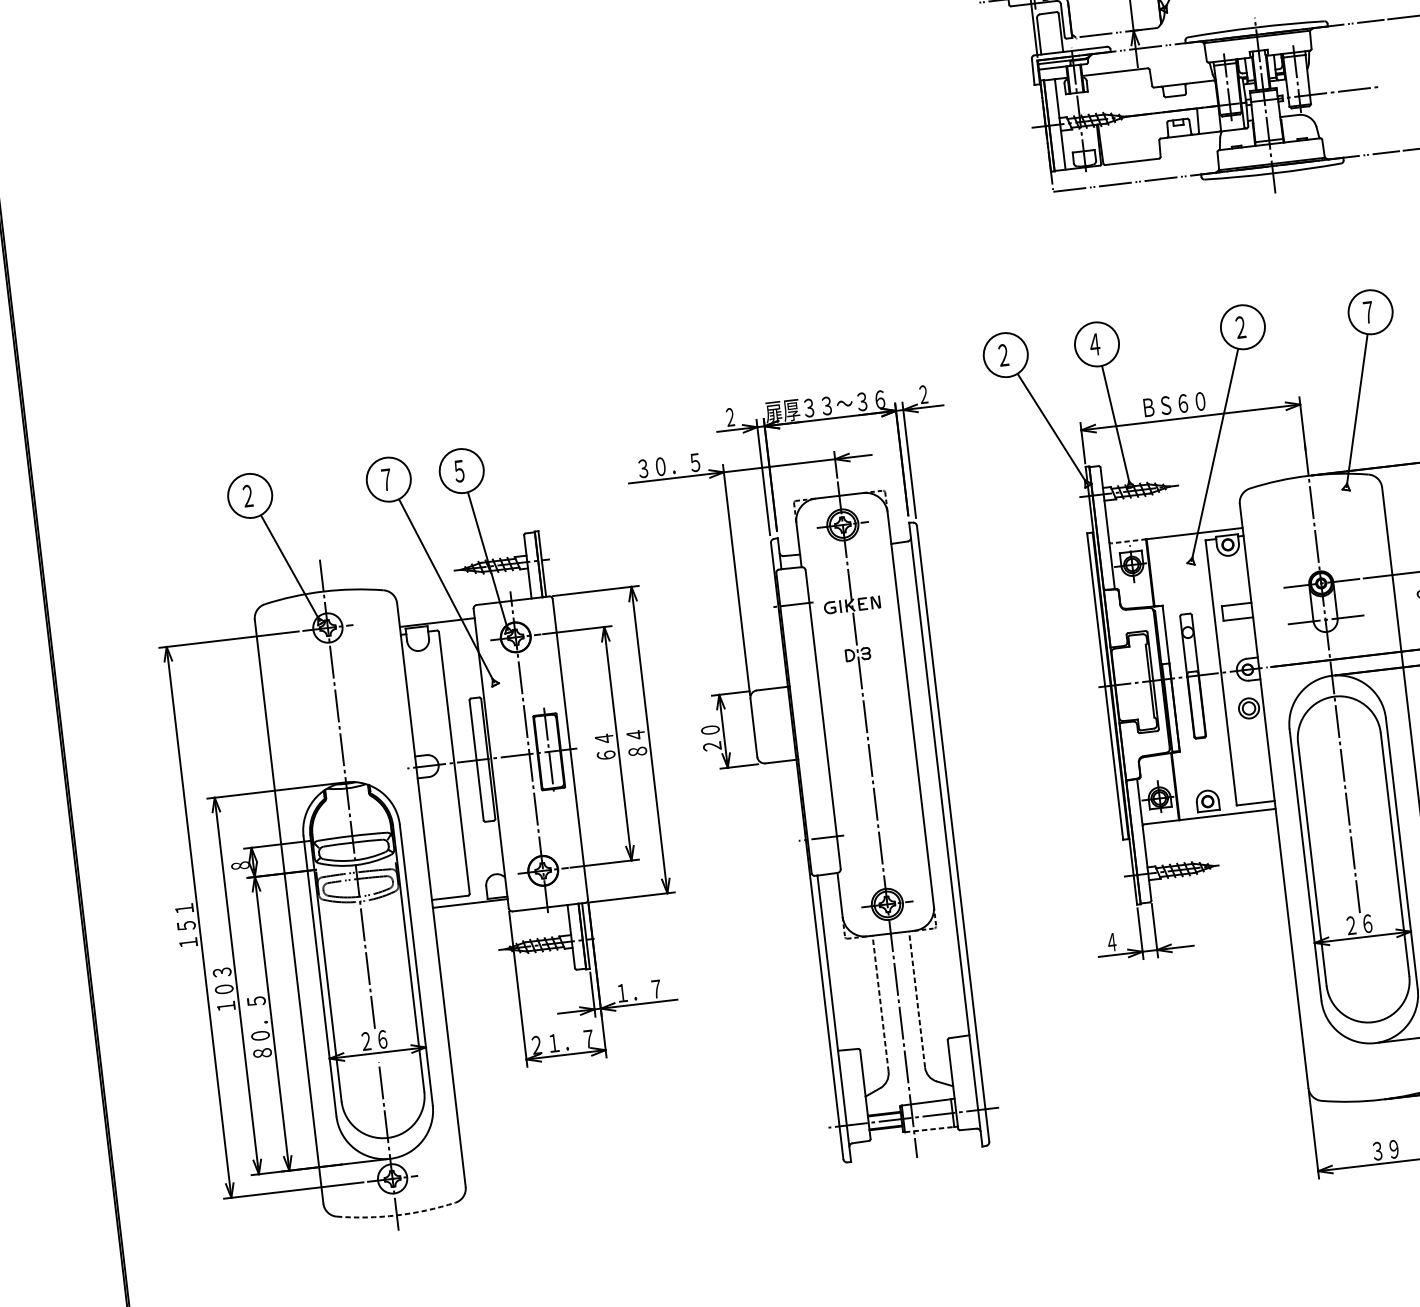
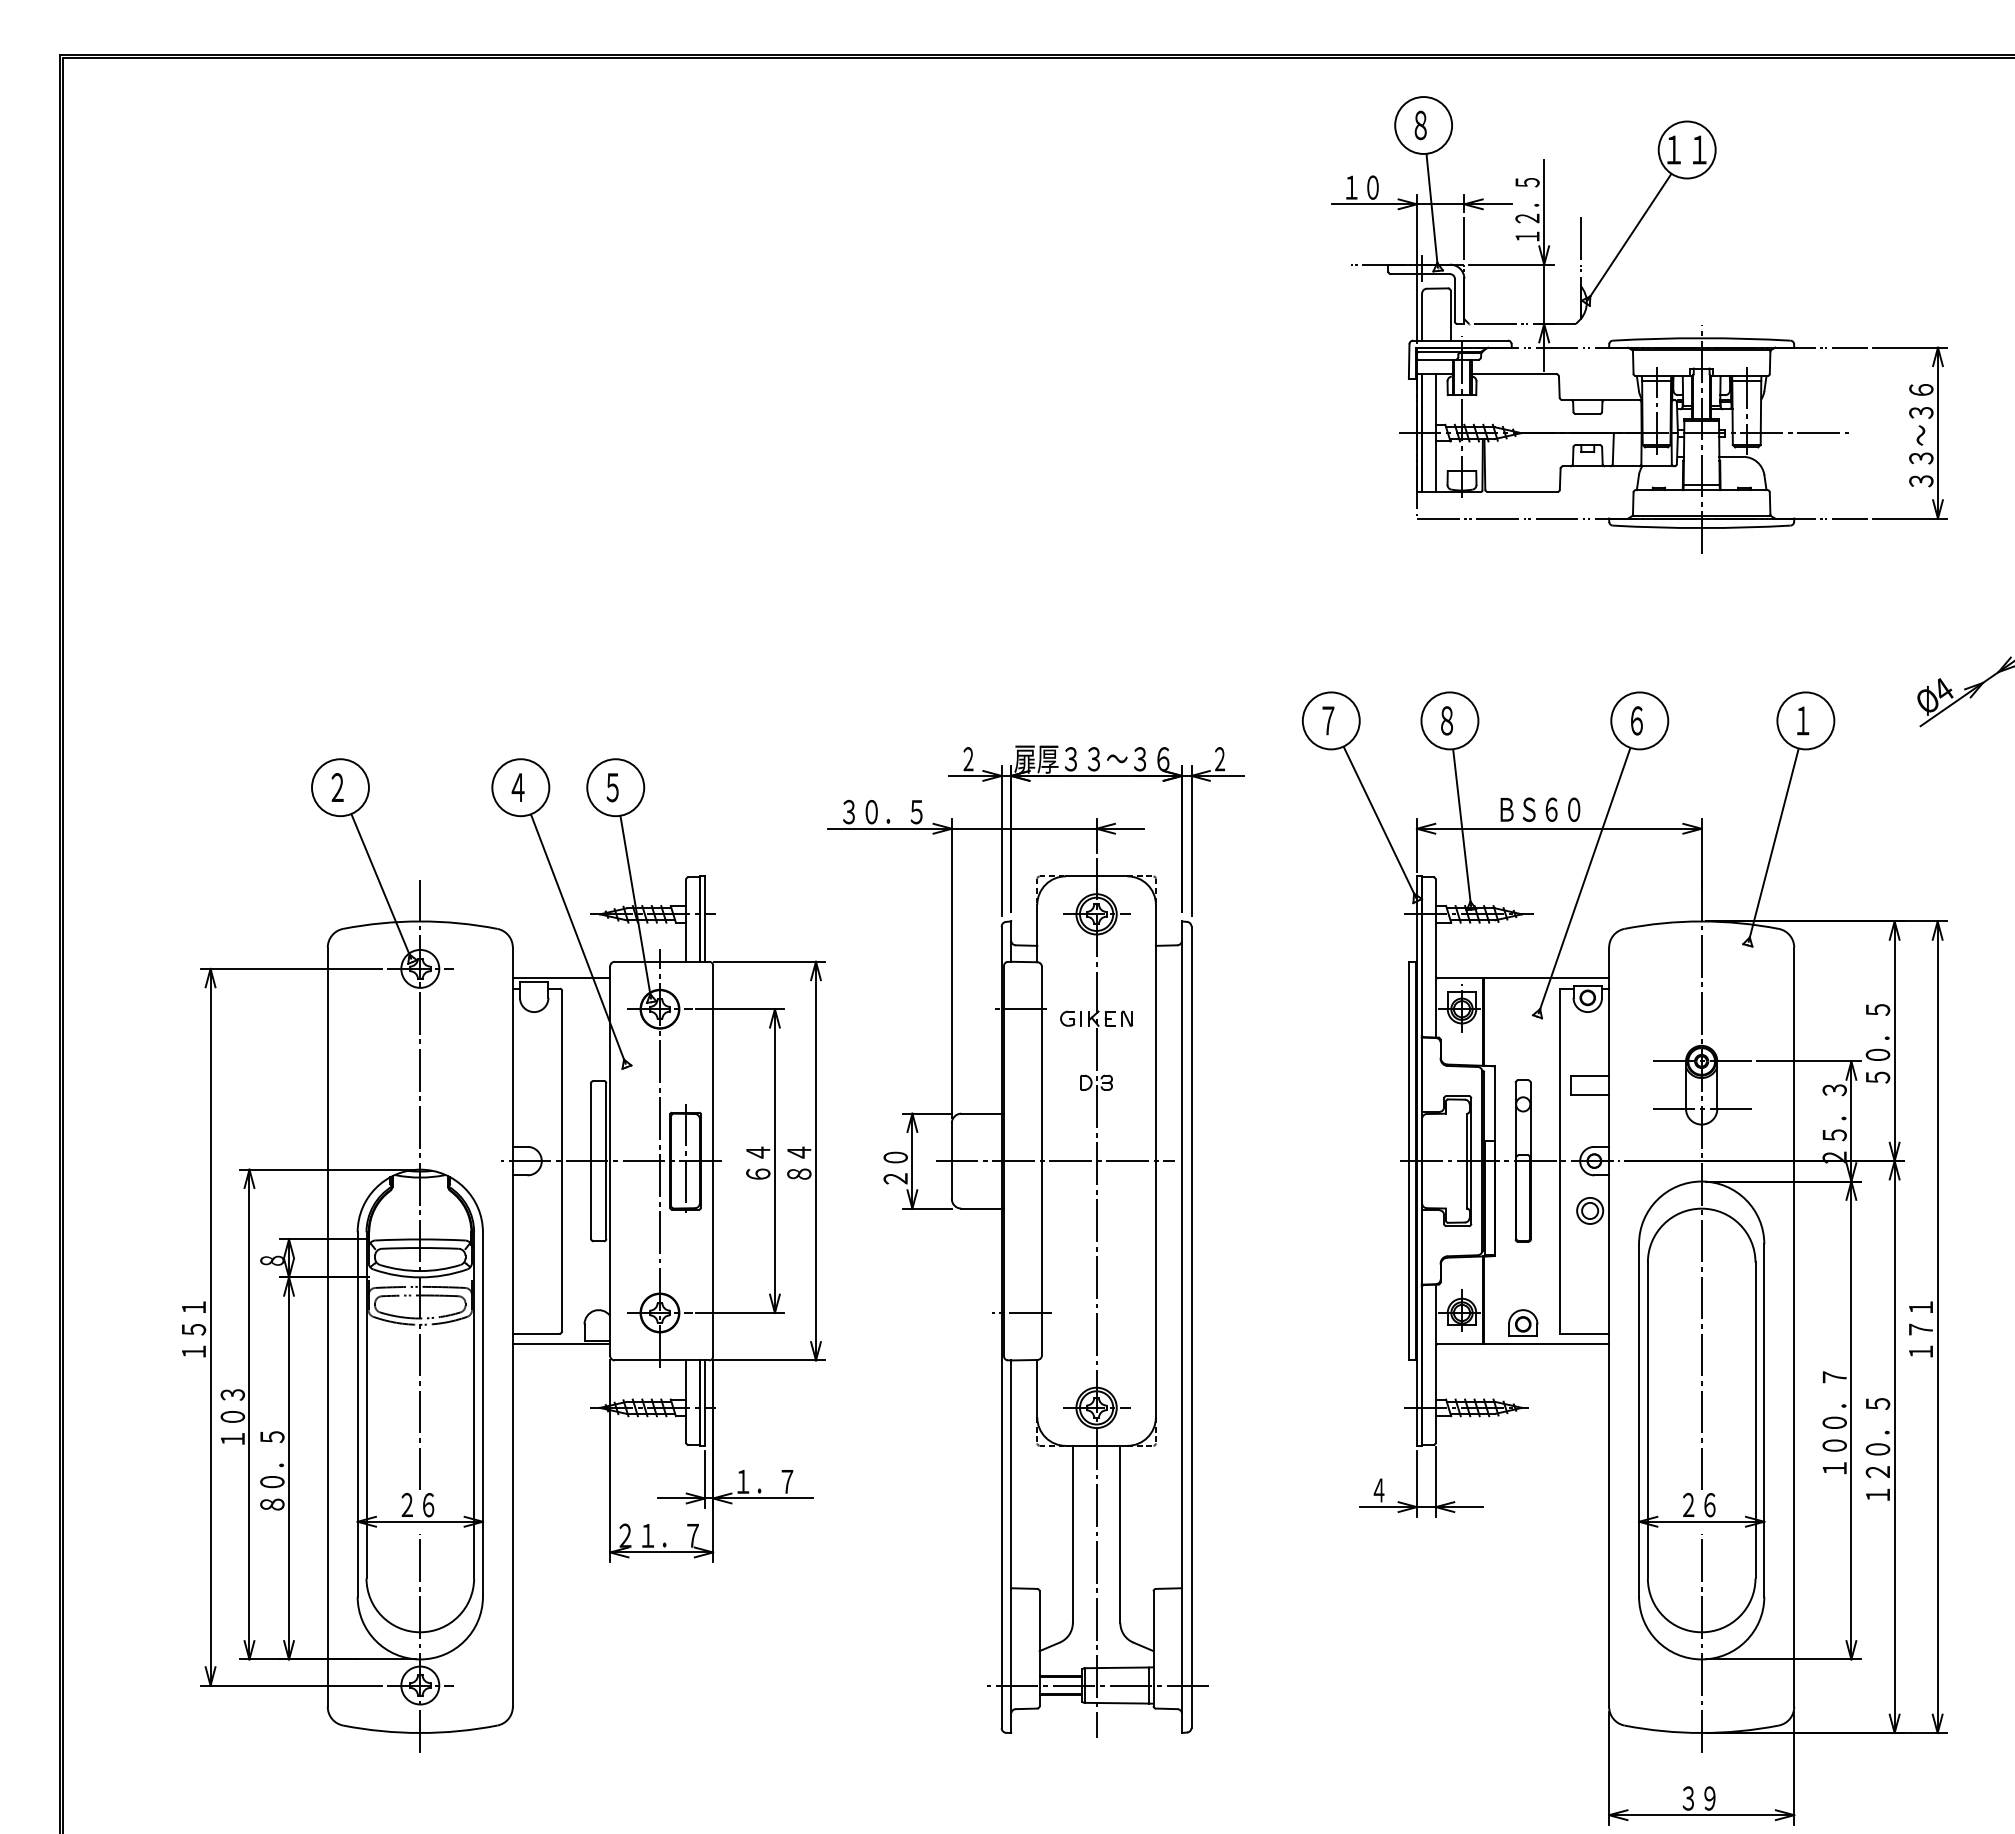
text: (1368, 312) -> (1803, 720), ７ -> １
text: (1240, 327) -> (1636, 720), ２ -> ６
text: (1094, 344) -> (1446, 720), ４ -> ８
text: (1003, 355) -> (1328, 720), ２ -> ７
text: (386, 479) -> (517, 787), ７ -> ４
line: (1128, 541) -> (1460, 978), dashed -> solid
line: (832, 718) -> (1054, 1161), added
line: (917, 999) -> (1120, 1534), dashed -> solid
line: (880, 1003) -> (1072, 1534), dashed -> solid
line: (1373, 1030) -> (1701, 1642), added
line: (930, 1129) -> (1117, 1703), dashed -> solid
arc: (397, 1214) -> (420, 1732), dashed -> solid

